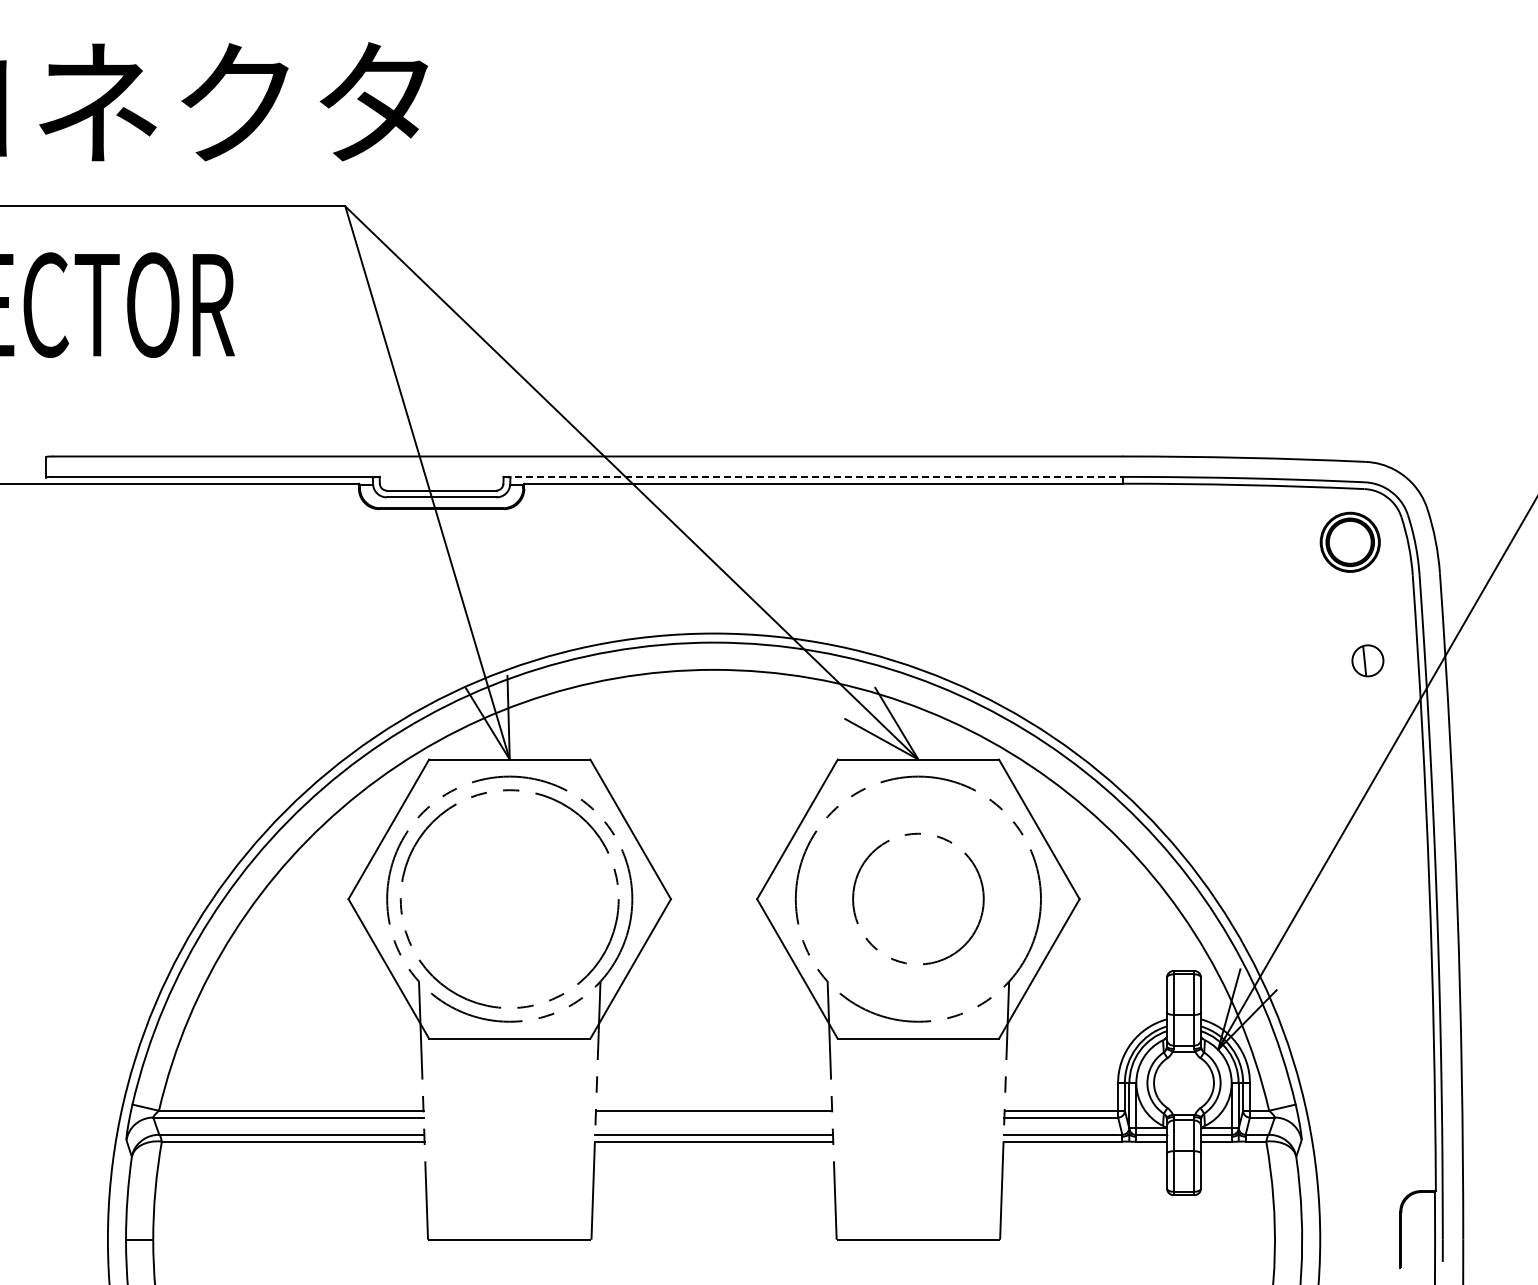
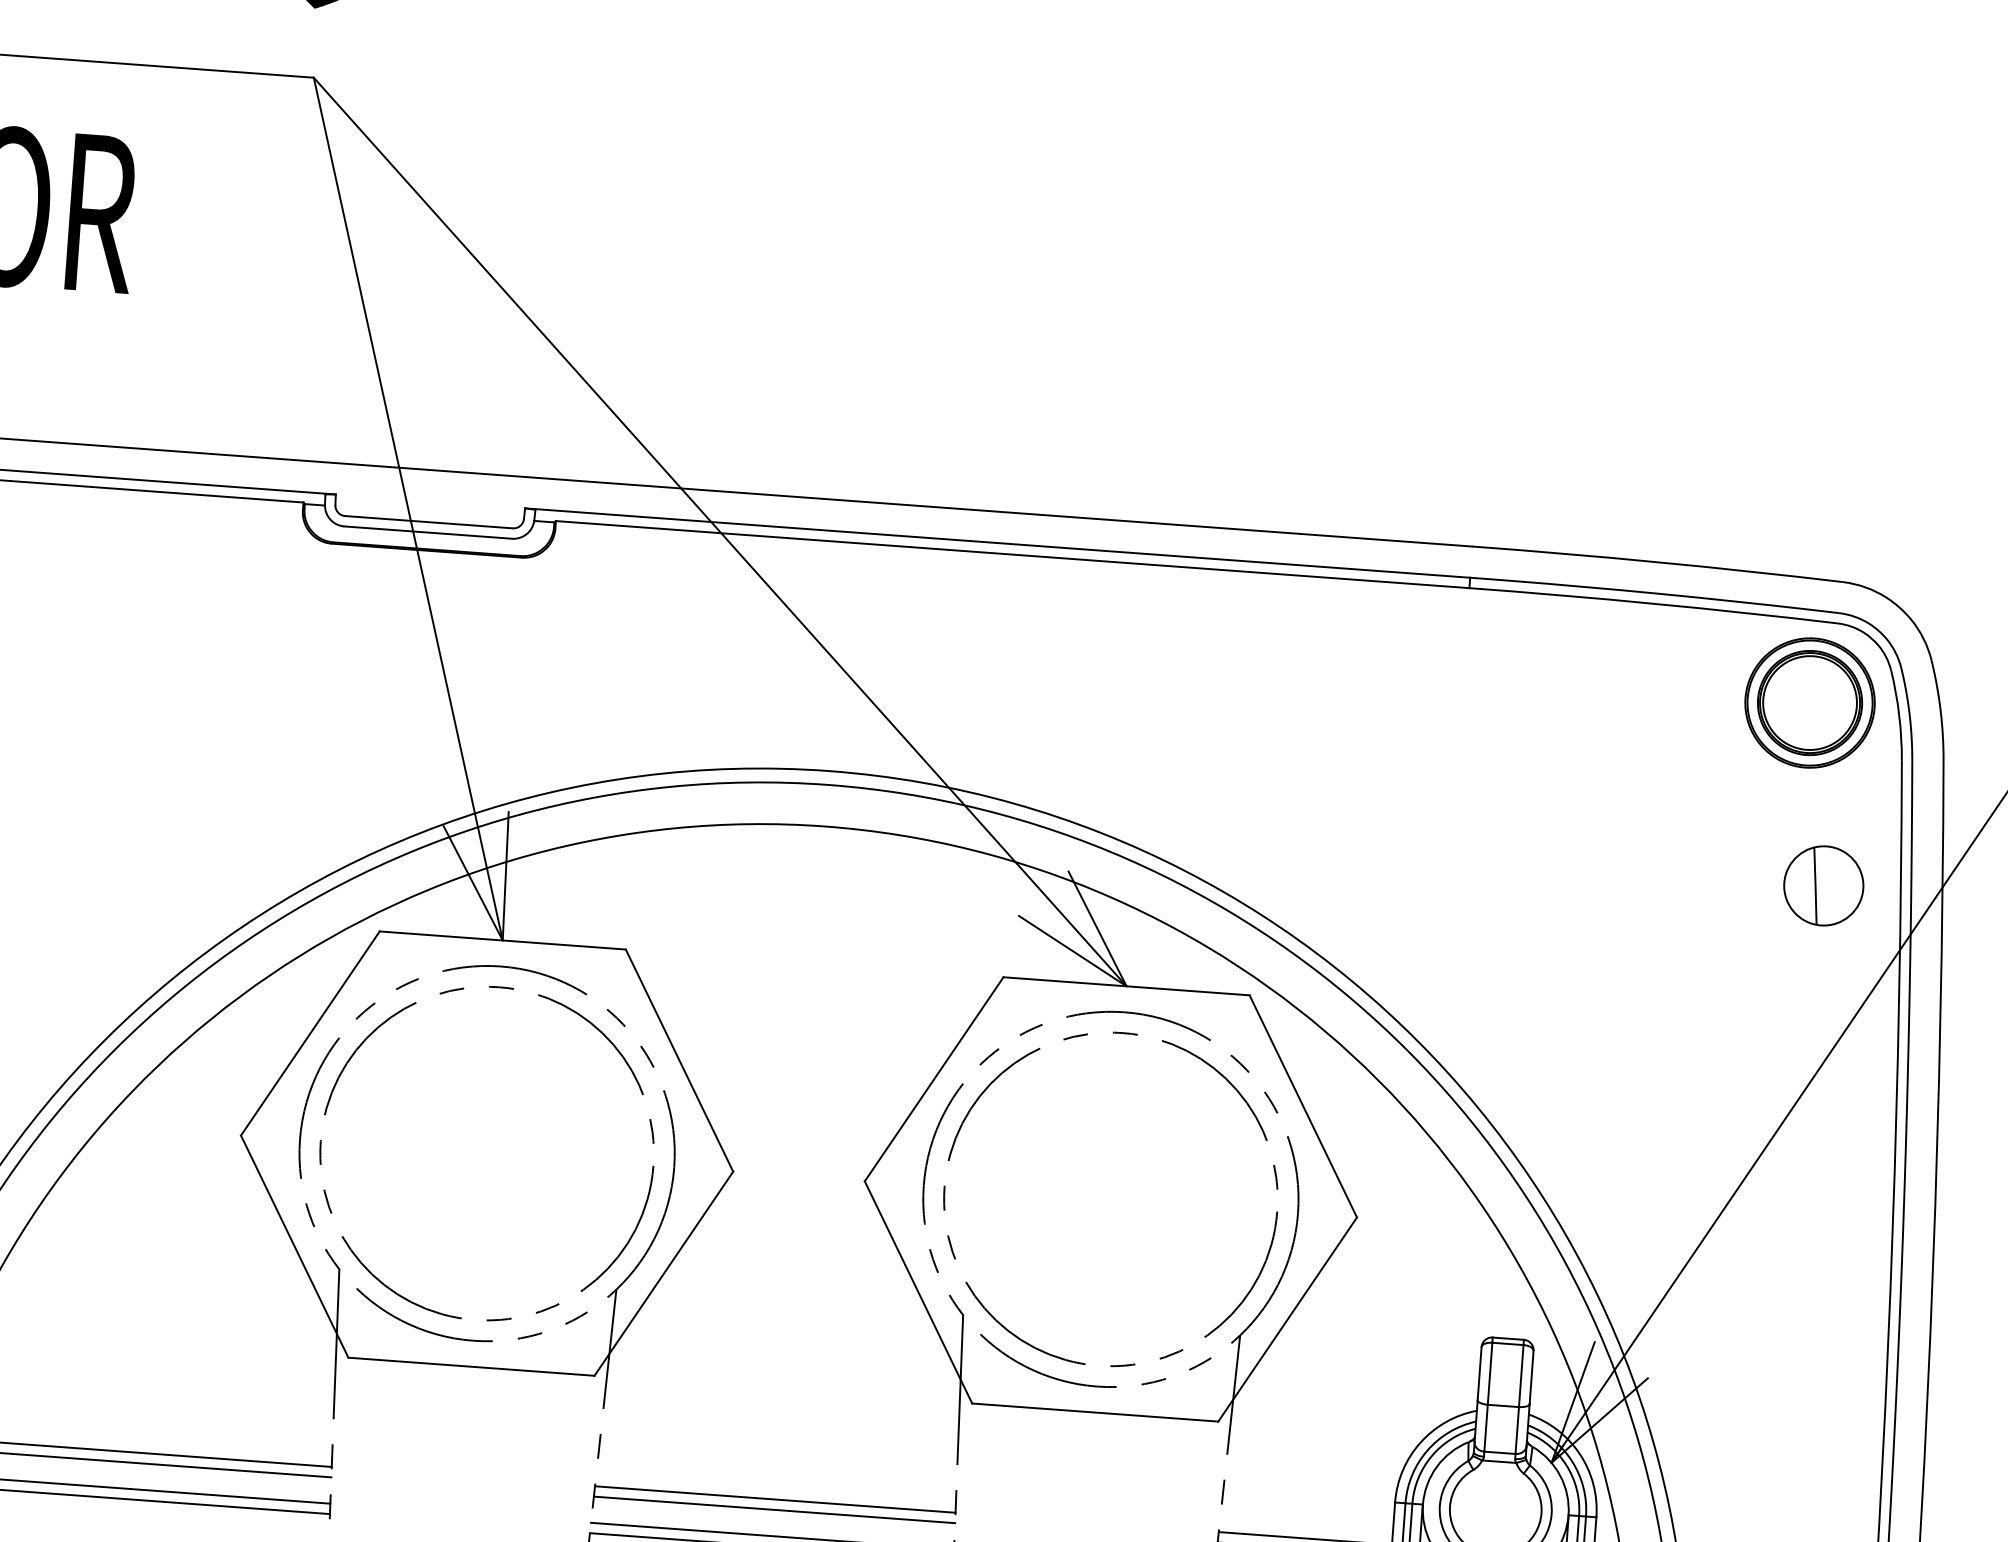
line: (813, 476) -> (998, 542), dashed -> solid
part: (1350, 542) -> (1810, 703), size x1.43
part: (1367, 660) -> (1823, 885), size x1.67
circle: (918, 898) -> (1111, 1198), size x1.67
line: (713, 1117) -> (773, 1509), added

